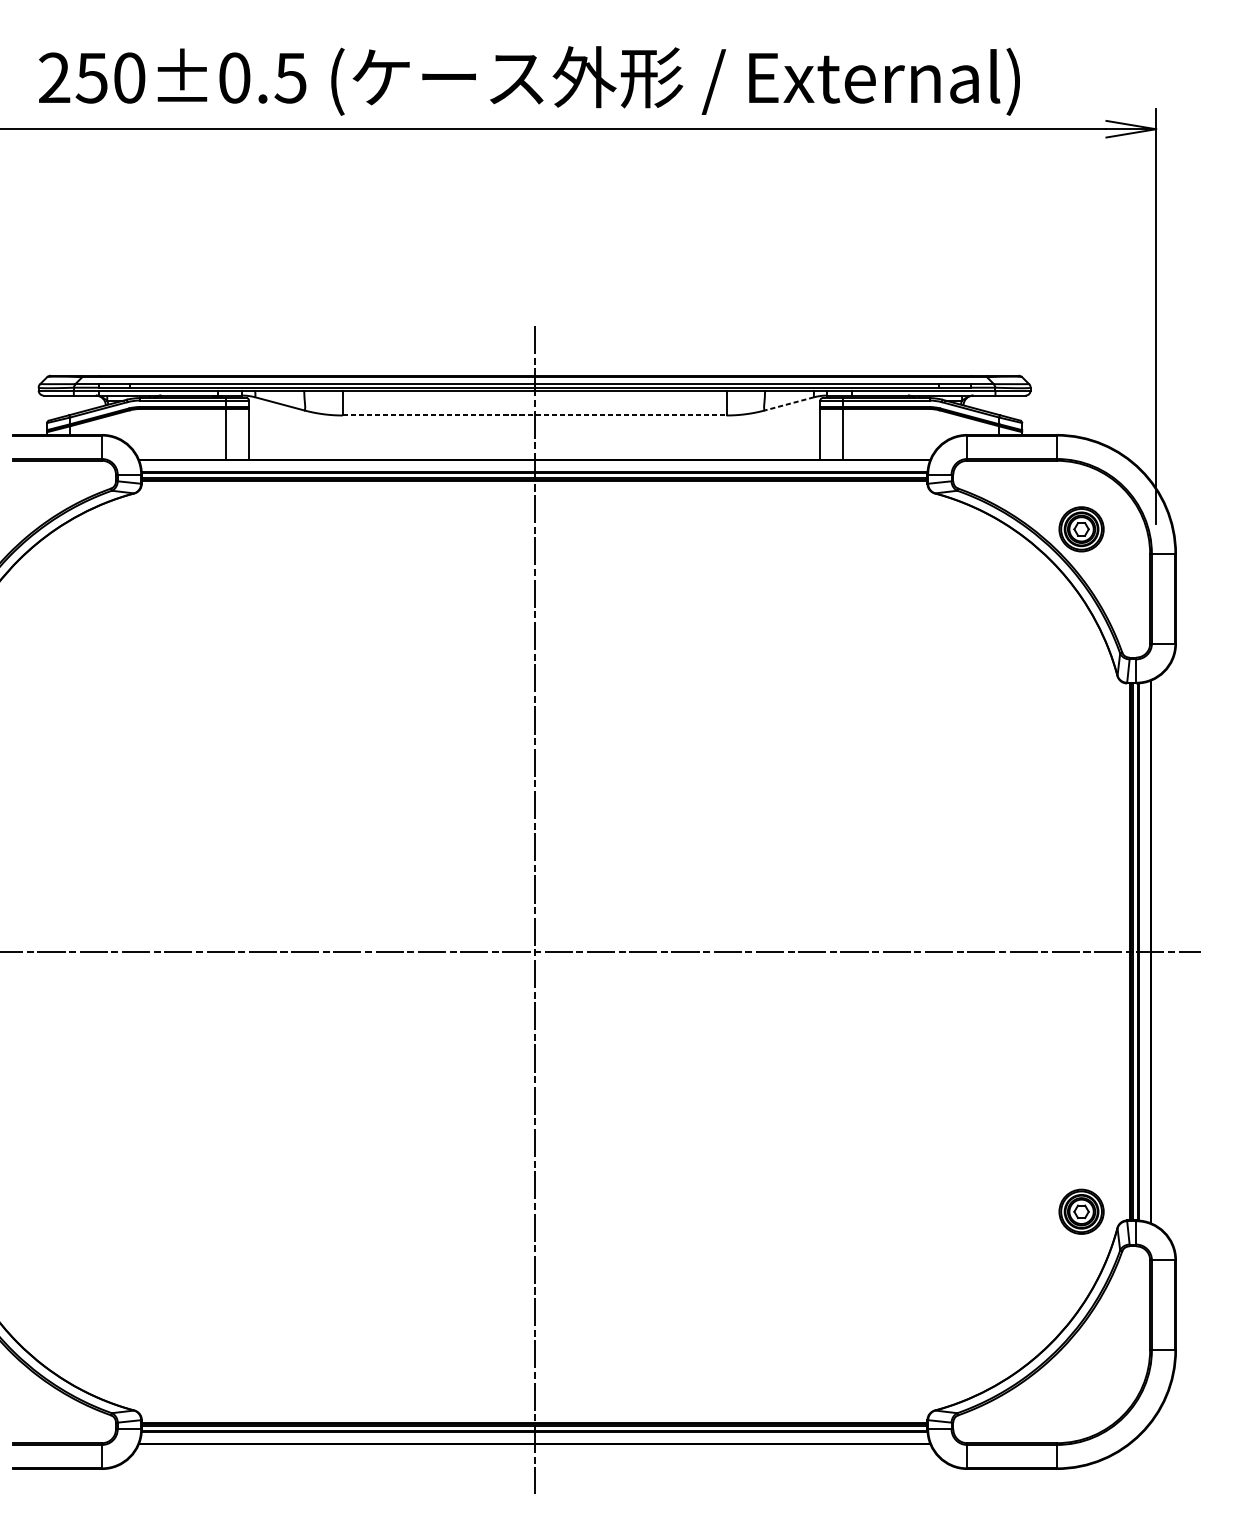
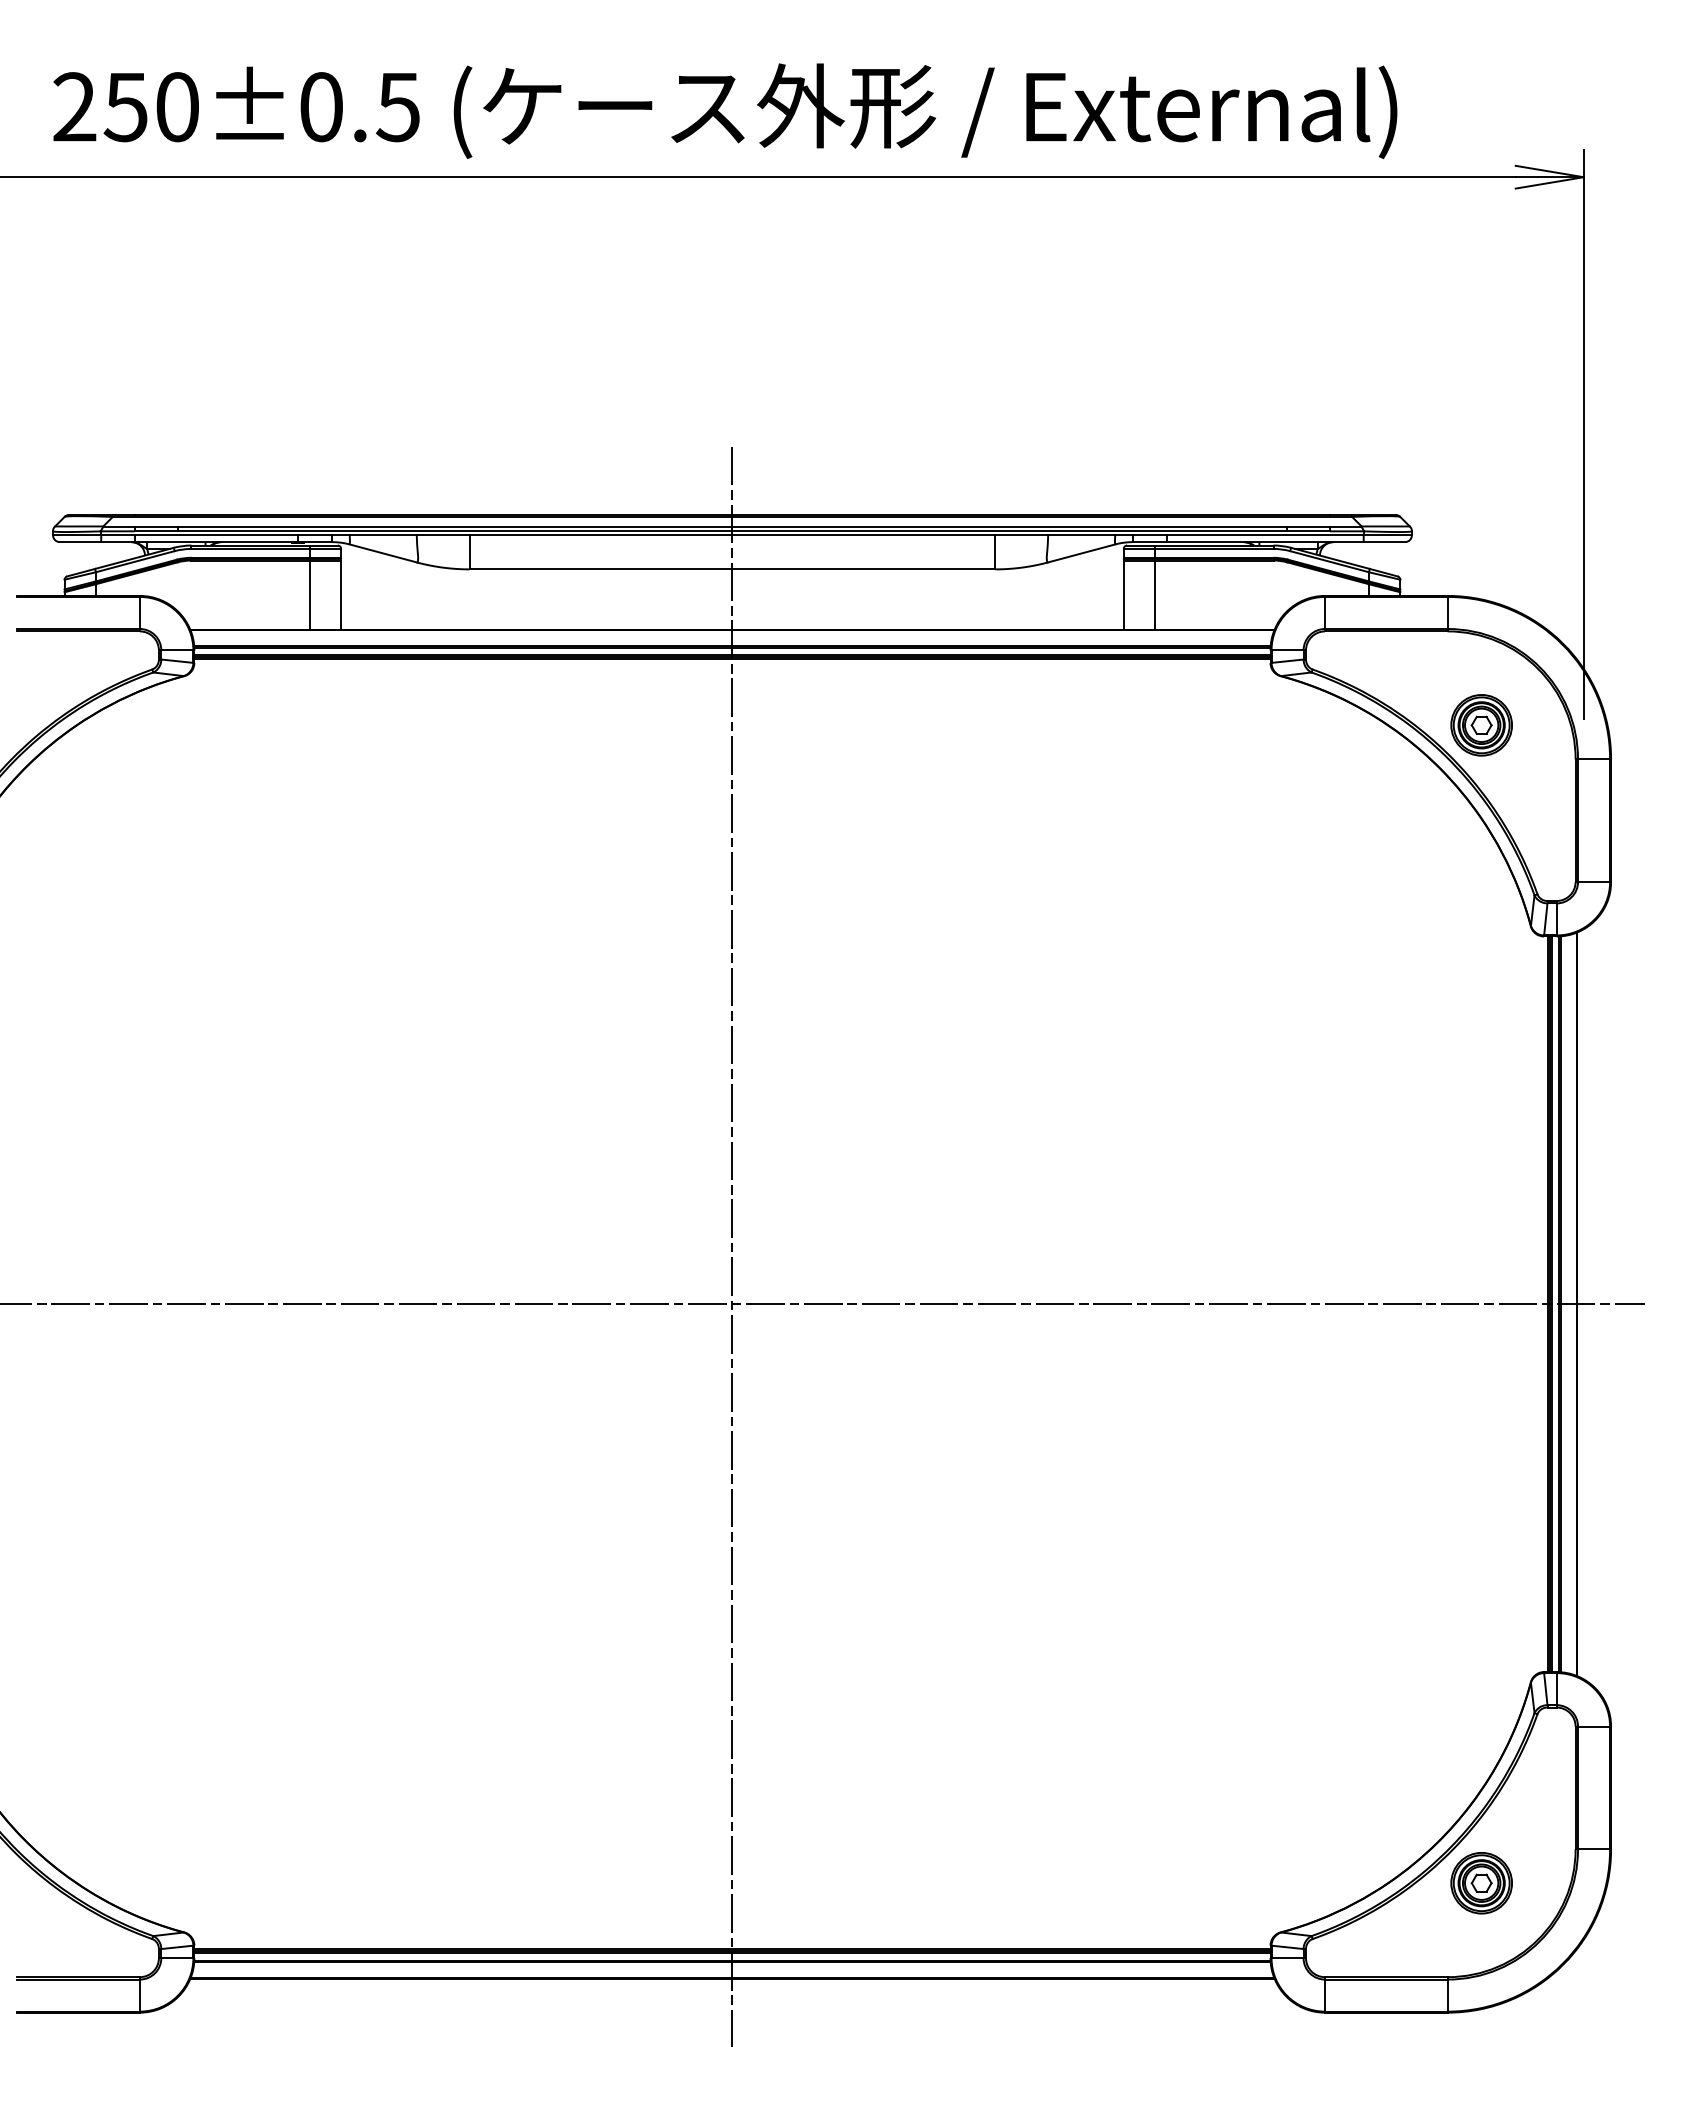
line: (789, 403) -> (1081, 553), dashed -> solid
line: (534, 415) -> (732, 569), dashed -> solid
part: (1081, 1212) -> (1481, 1883), moved

